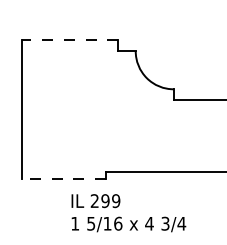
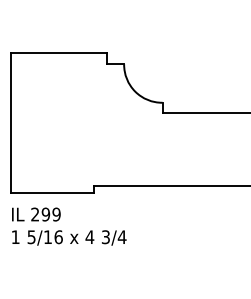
line: (70, 40) -> (58, 53), dashed -> solid
line: (64, 179) -> (52, 192), dashed -> solid
text: (129, 213) -> (69, 226), moved

